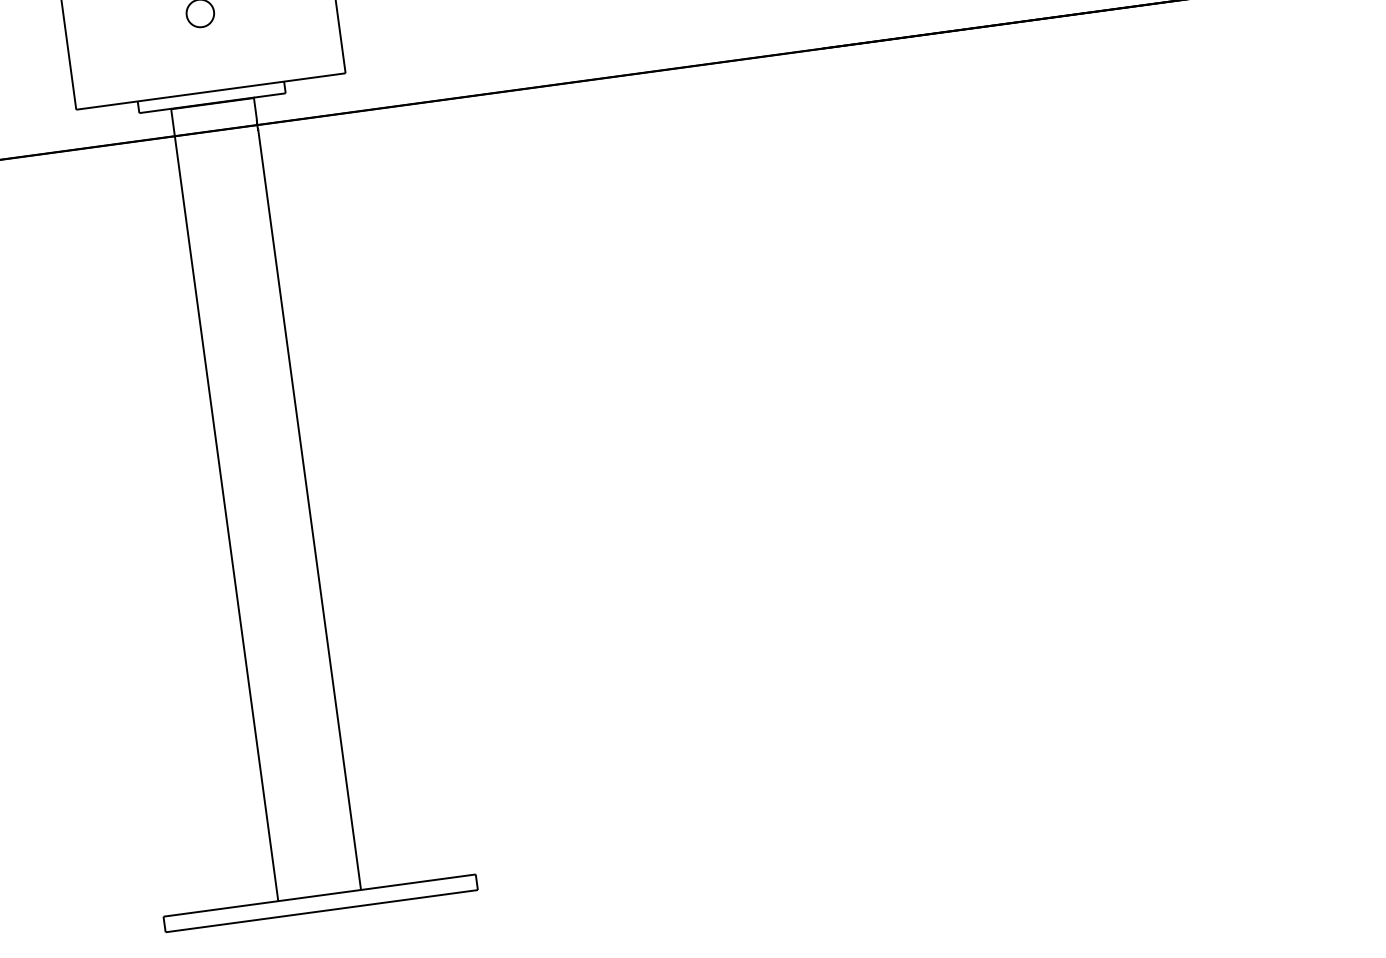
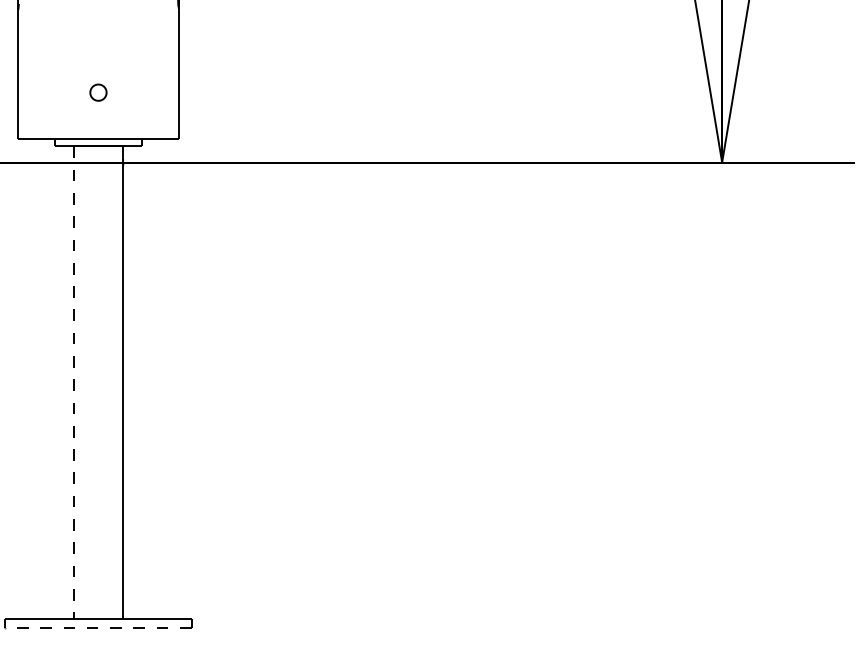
line: (224, 506) -> (73, 383), solid -> dashed
line: (320, 911) -> (97, 628), solid -> dashed

